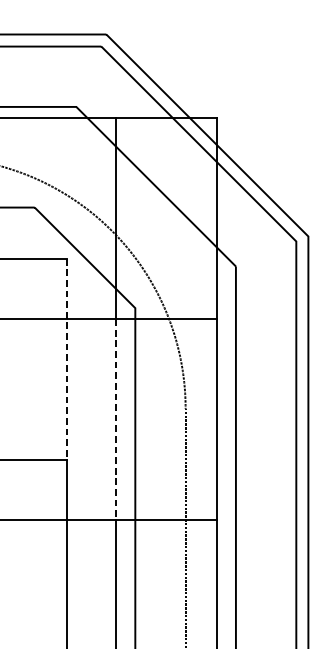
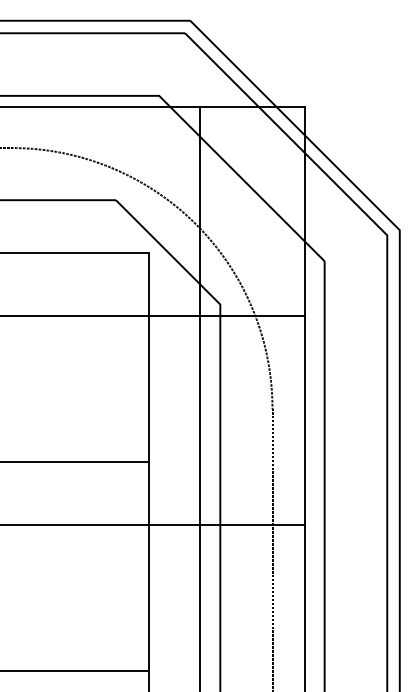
line: (67, 360) -> (149, 358), dashed -> solid
line: (116, 420) -> (200, 420), dashed -> solid

